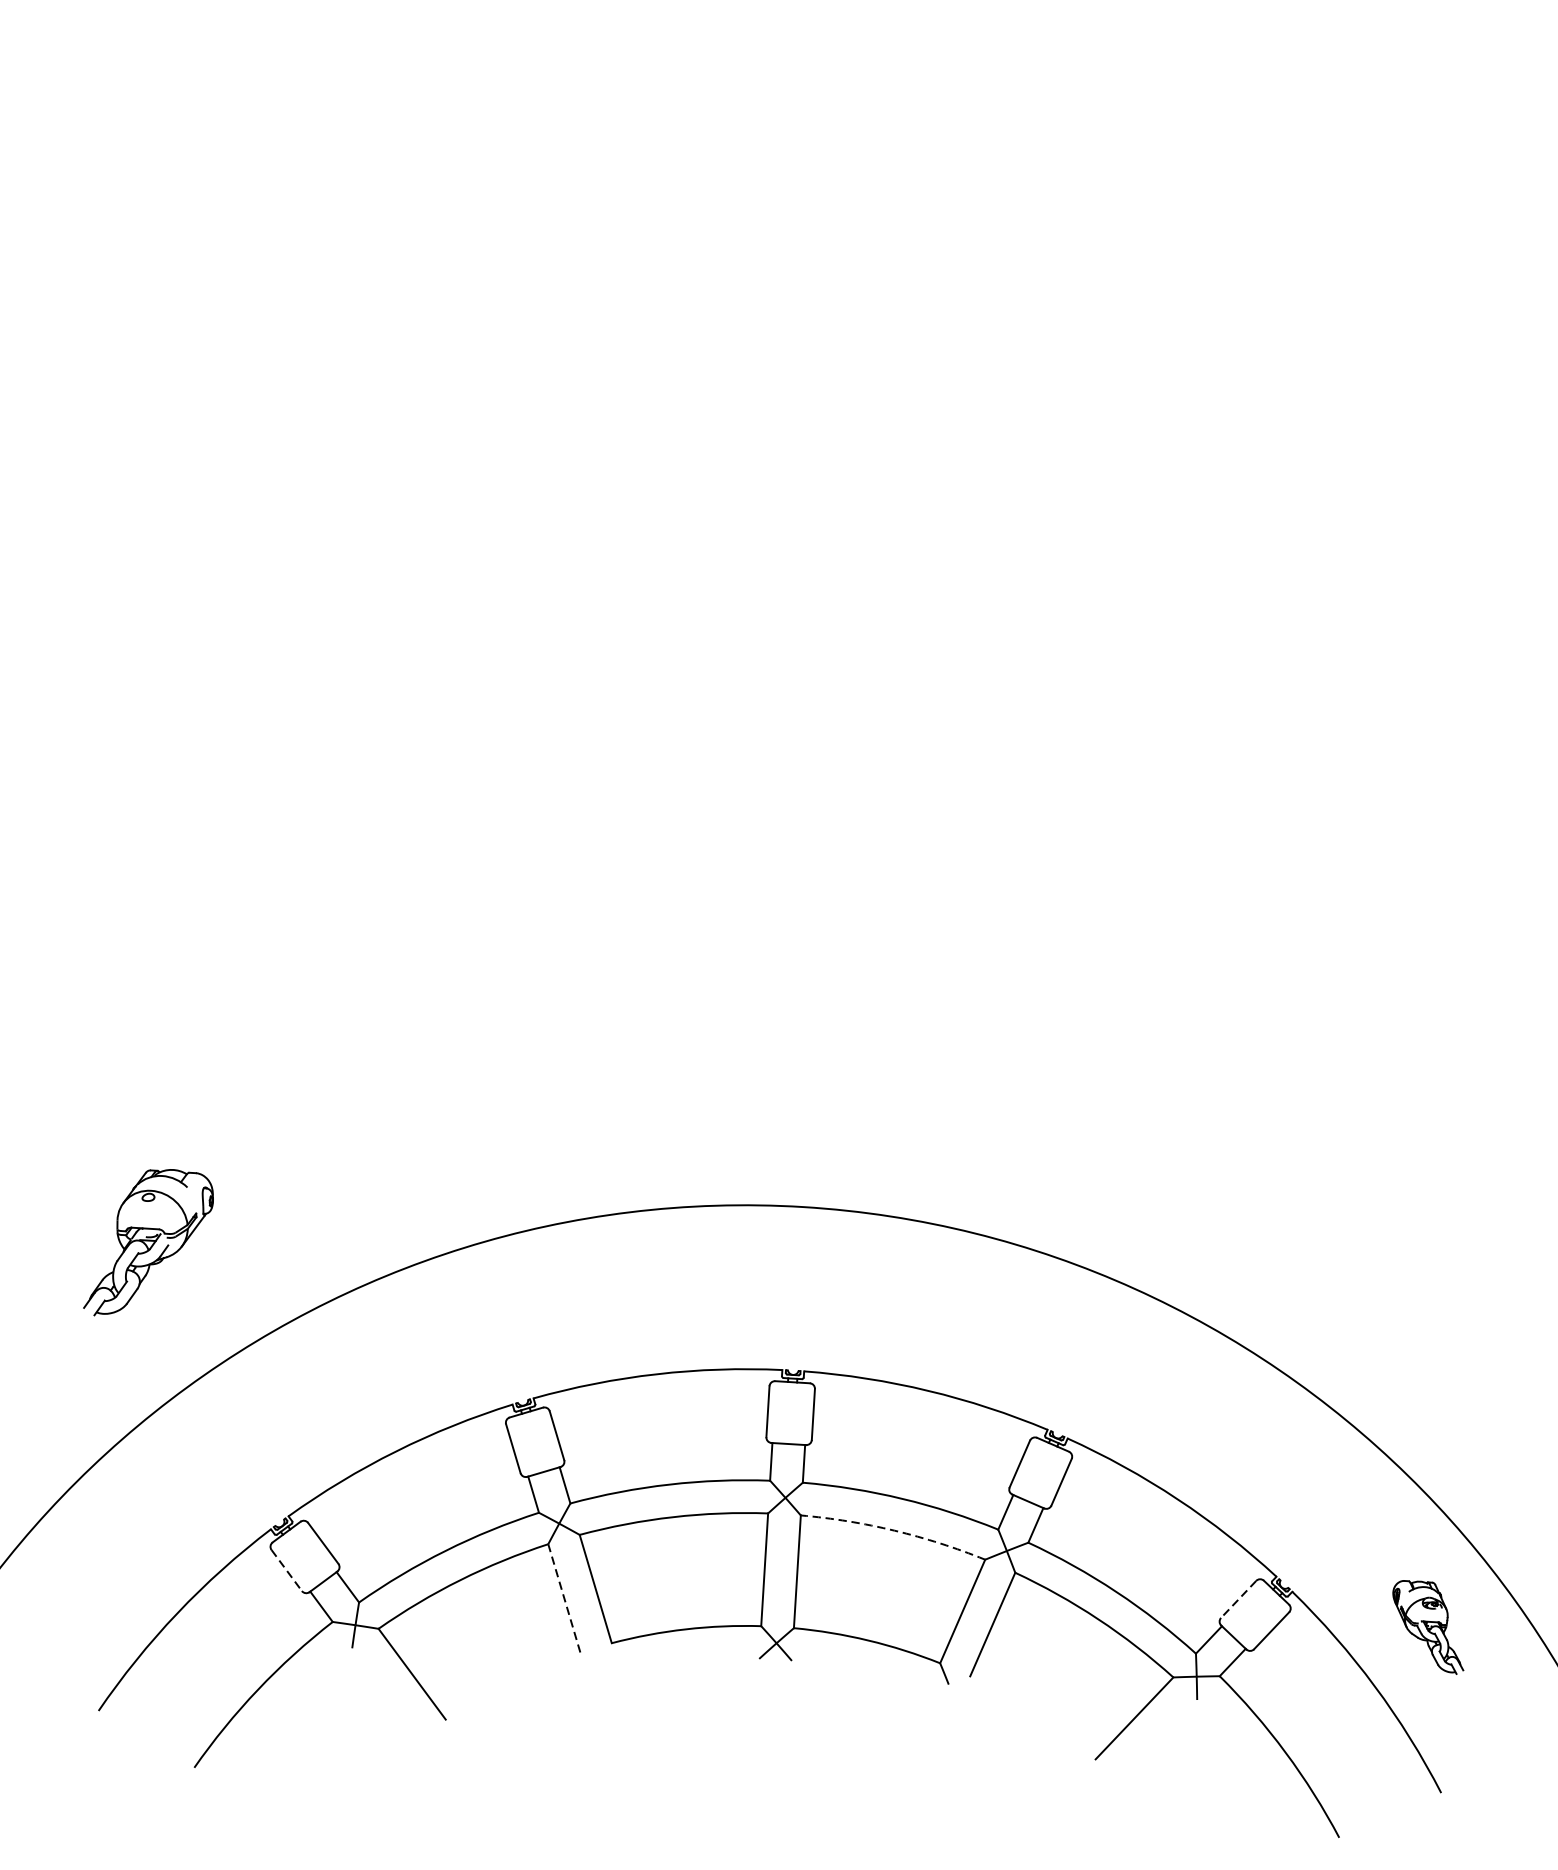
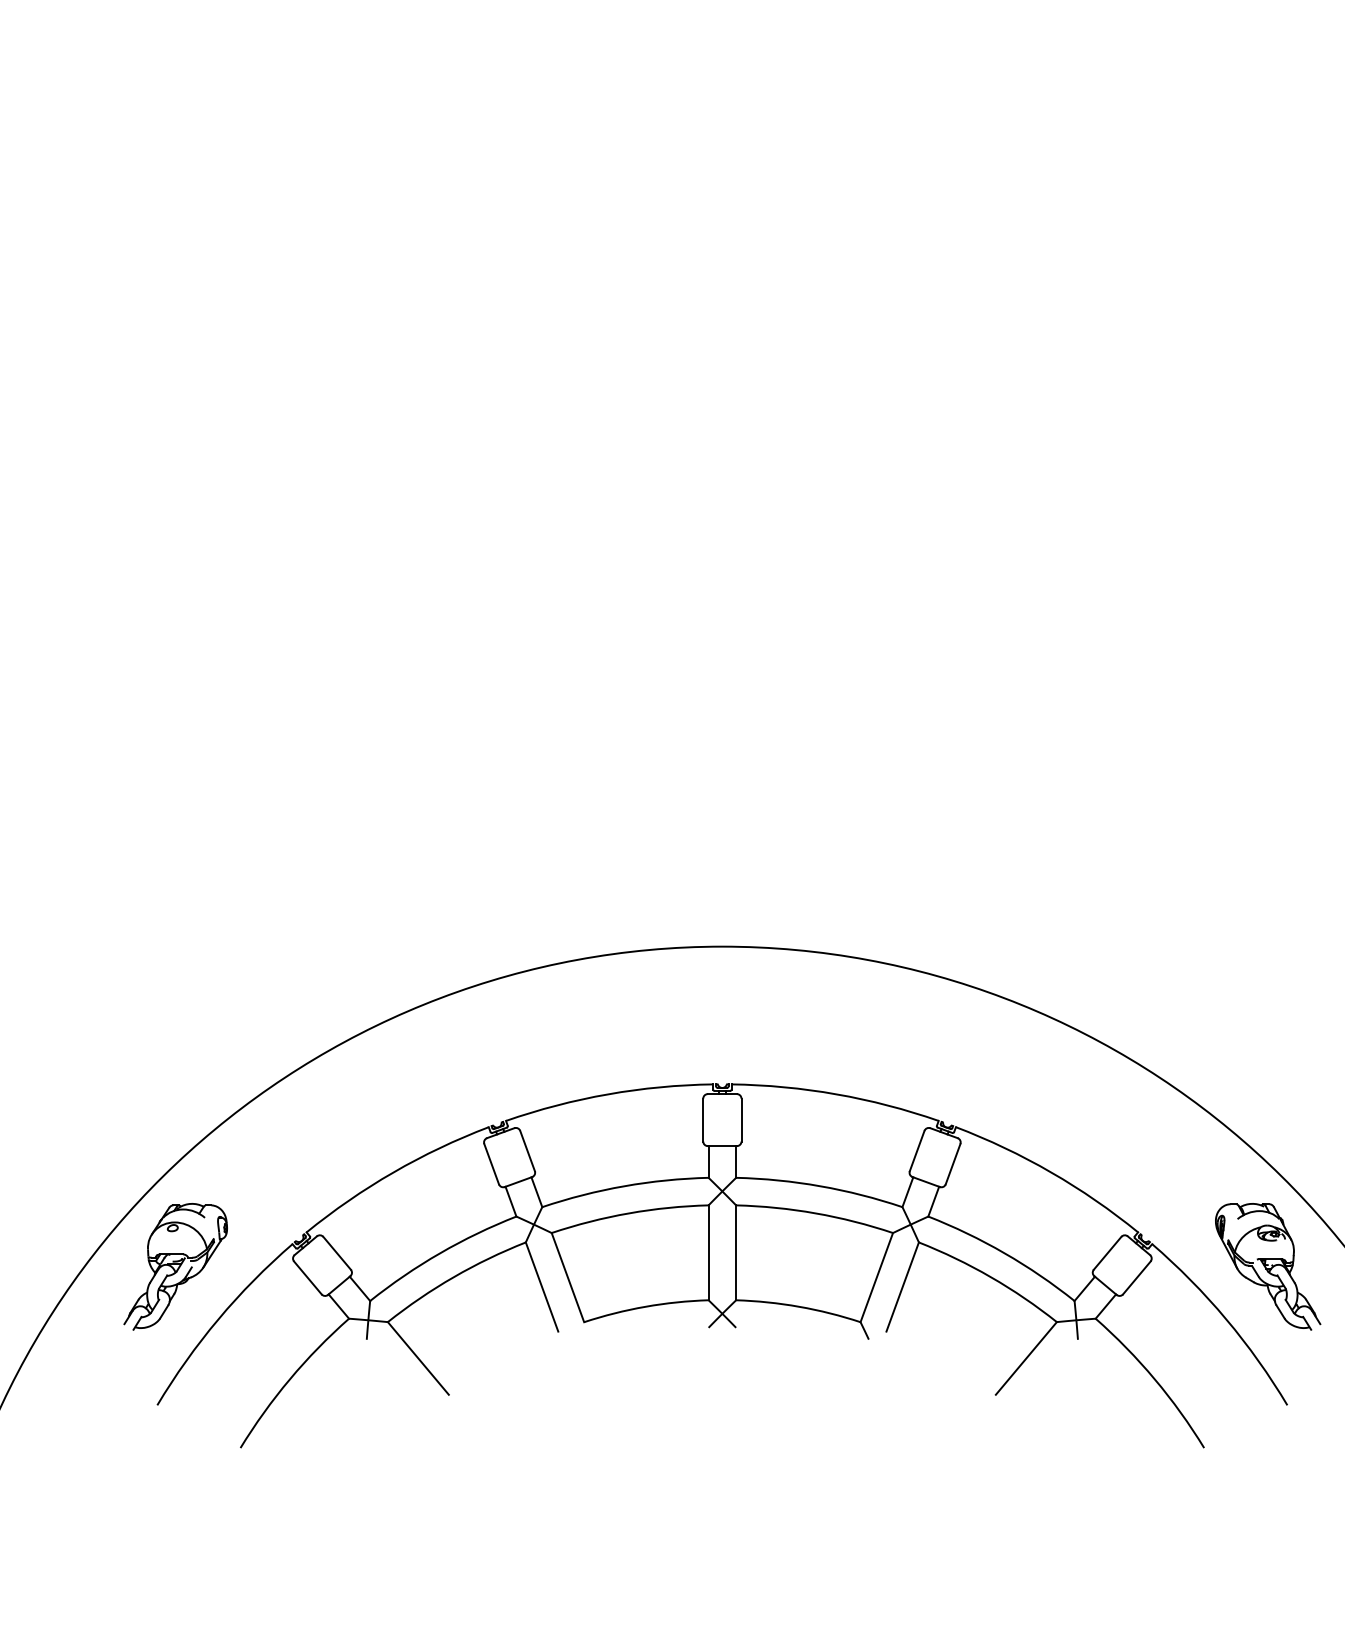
part: (148, 1243) -> (175, 1266), moved
arc: (894, 1530) -> (815, 1213), dashed -> solid
line: (287, 1571) -> (308, 1278), dashed -> solid
line: (563, 1597) -> (541, 1286), dashed -> solid
line: (1238, 1599) -> (1107, 1253), dashed -> solid
part: (1428, 1626) -> (1268, 1266), size x1.67

